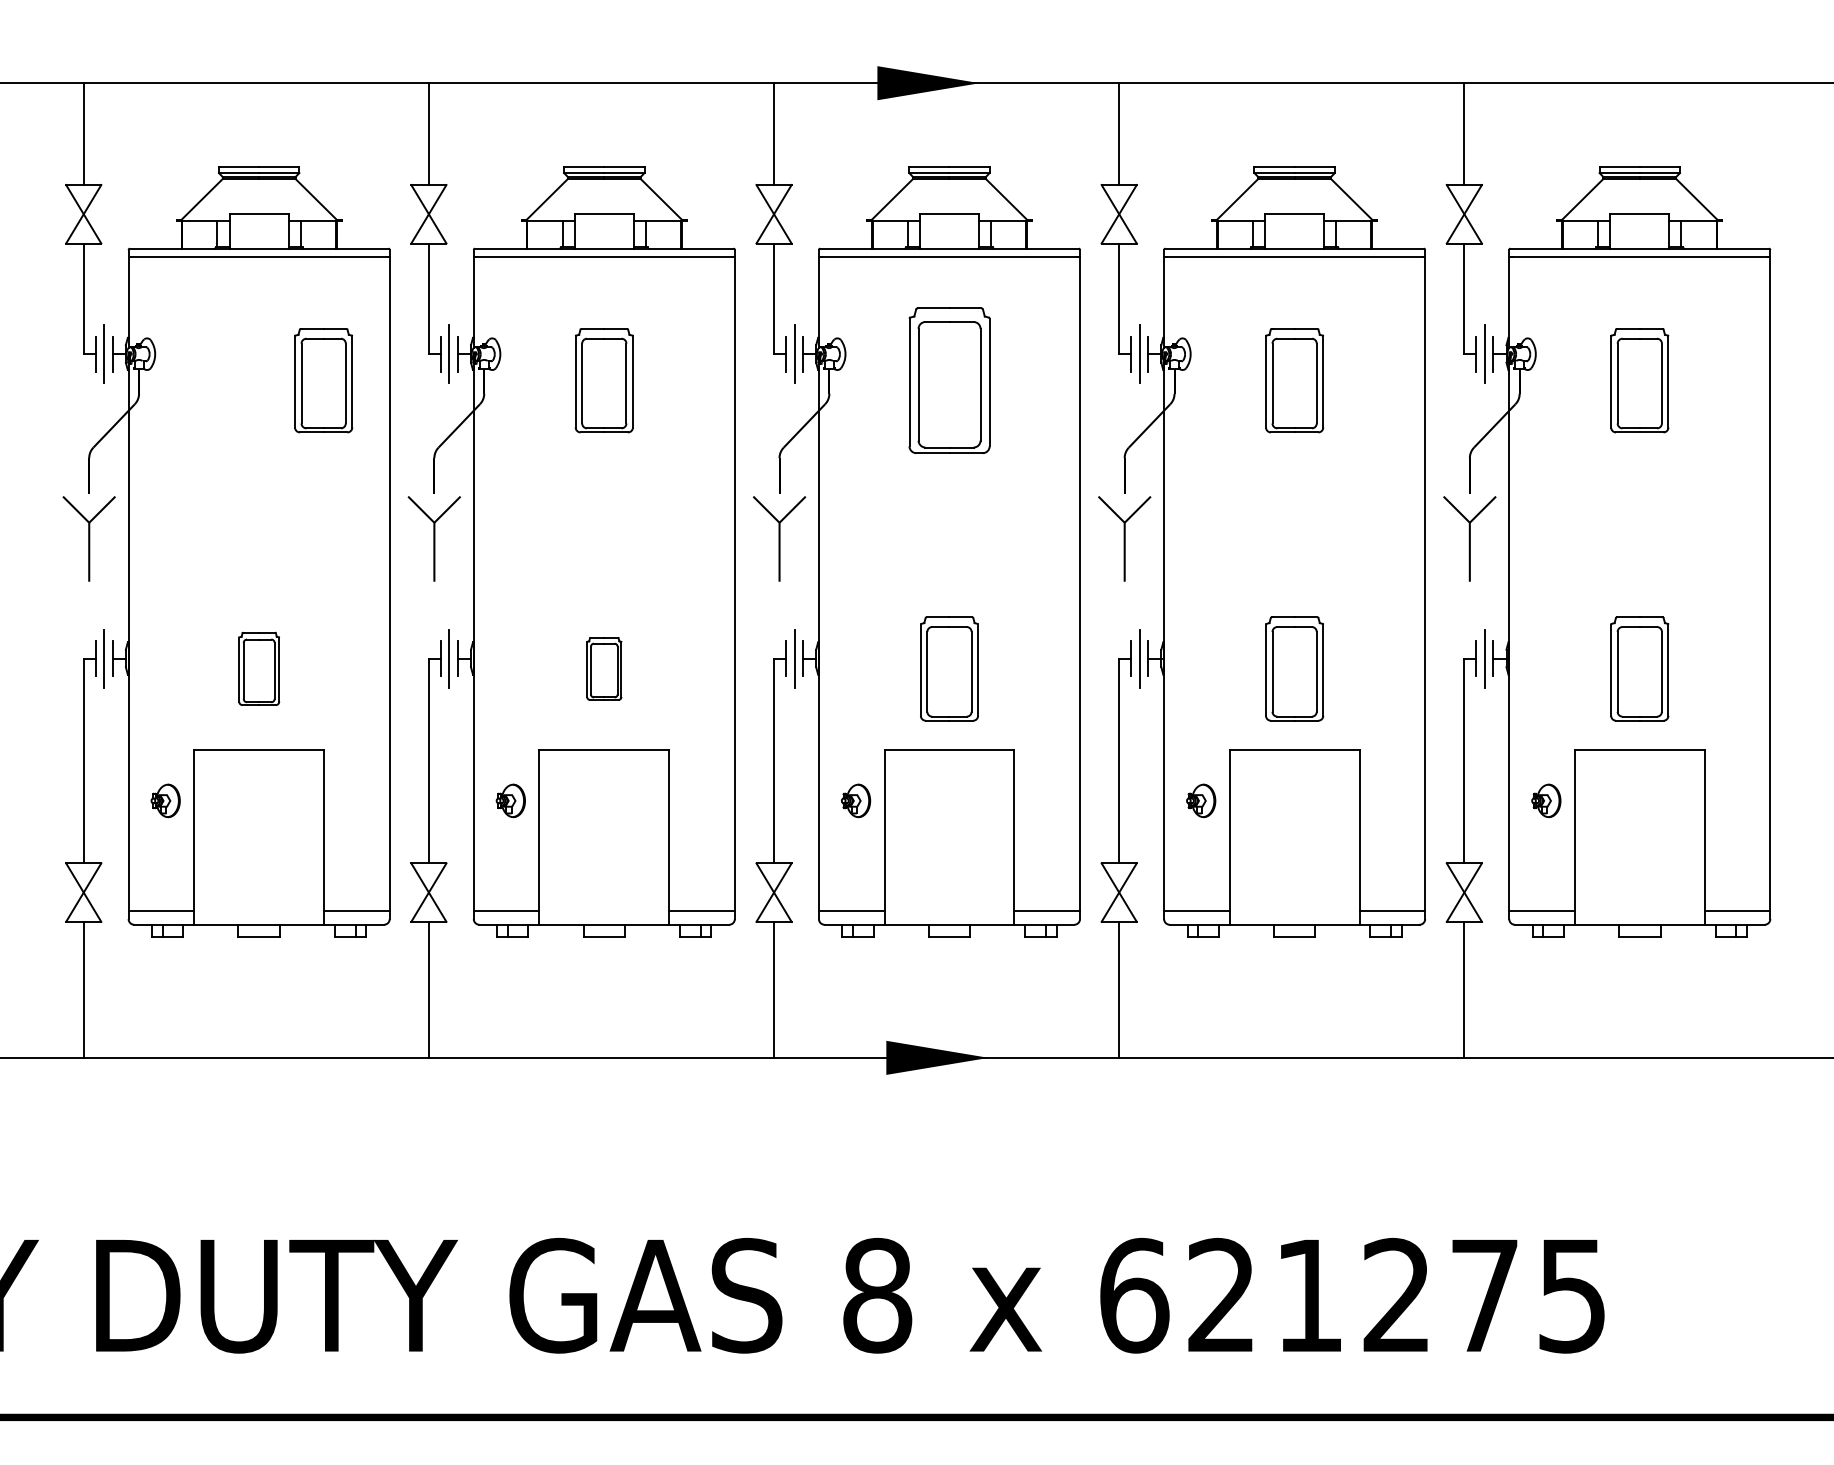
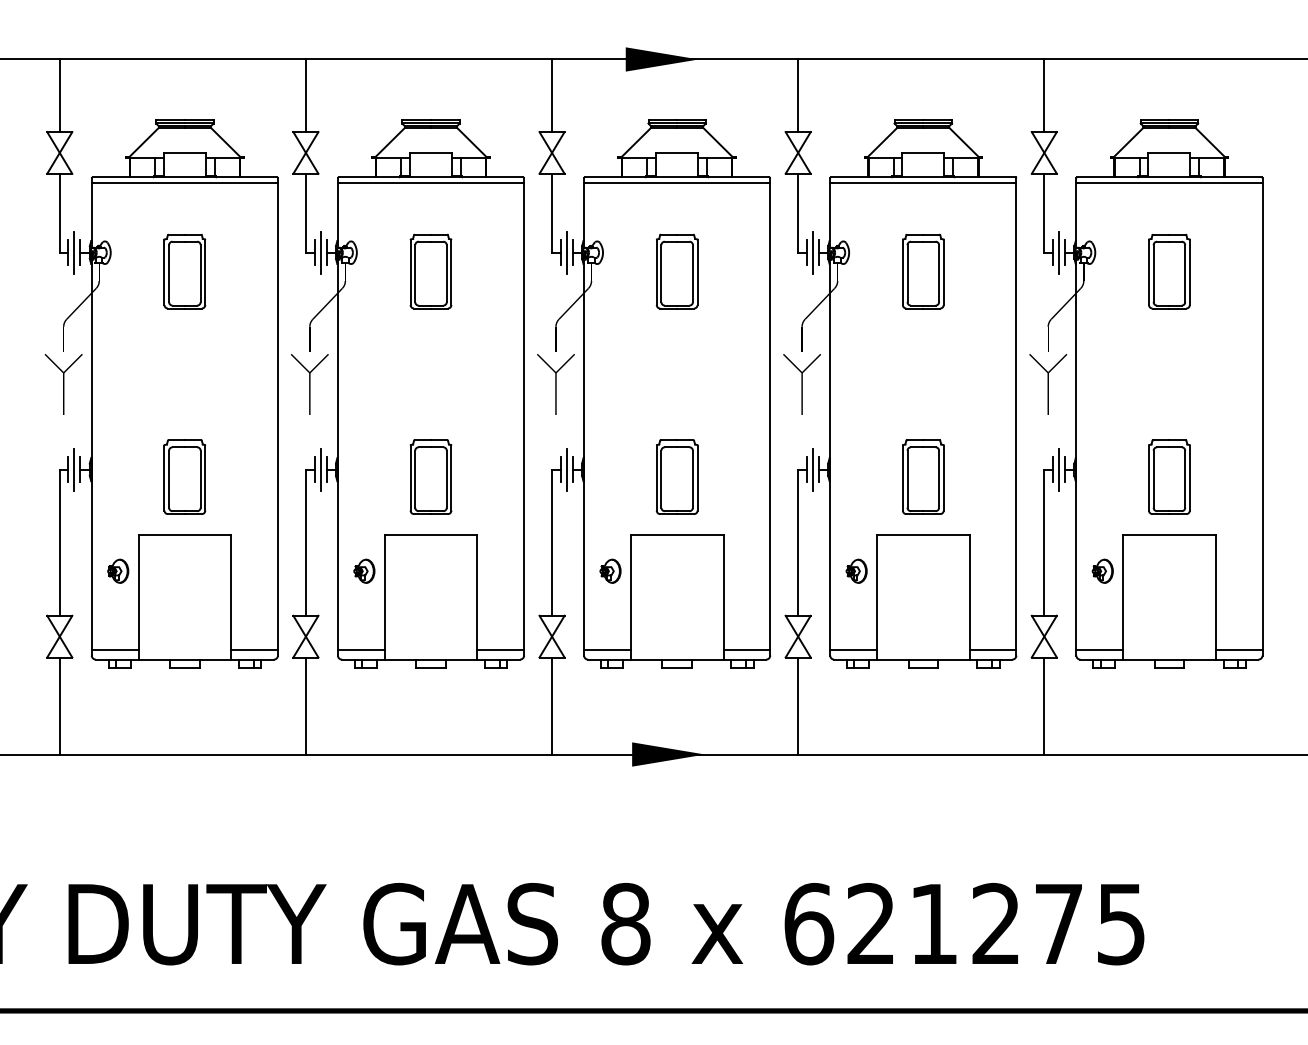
part: (323, 380) -> (184, 271), moved
part: (948, 380) -> (676, 271), size x0.71
part: (258, 667) -> (184, 476), size x1.43
part: (603, 667) -> (430, 476), size x1.67

